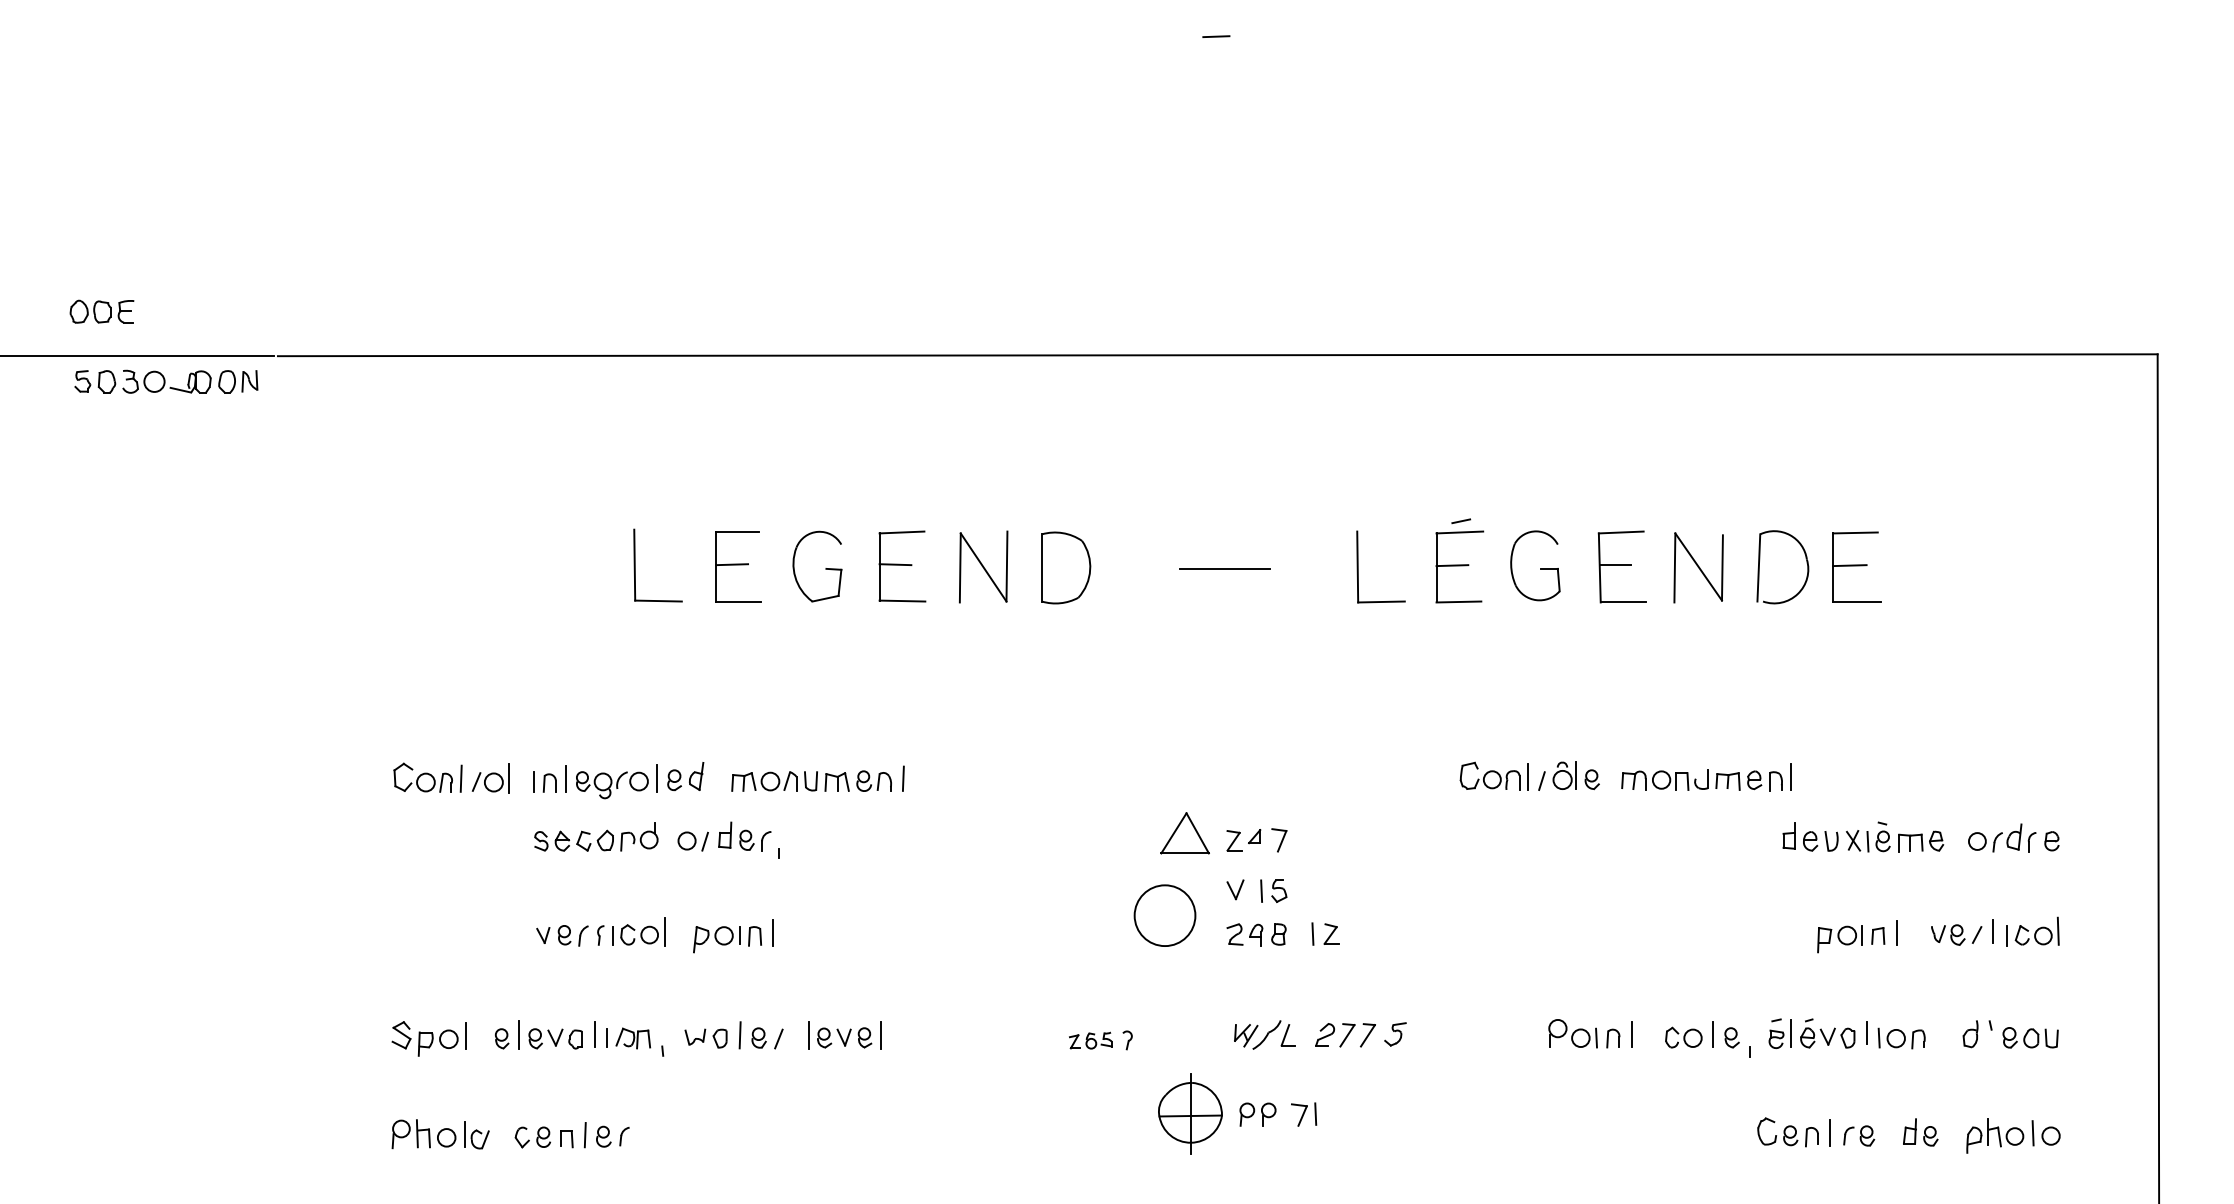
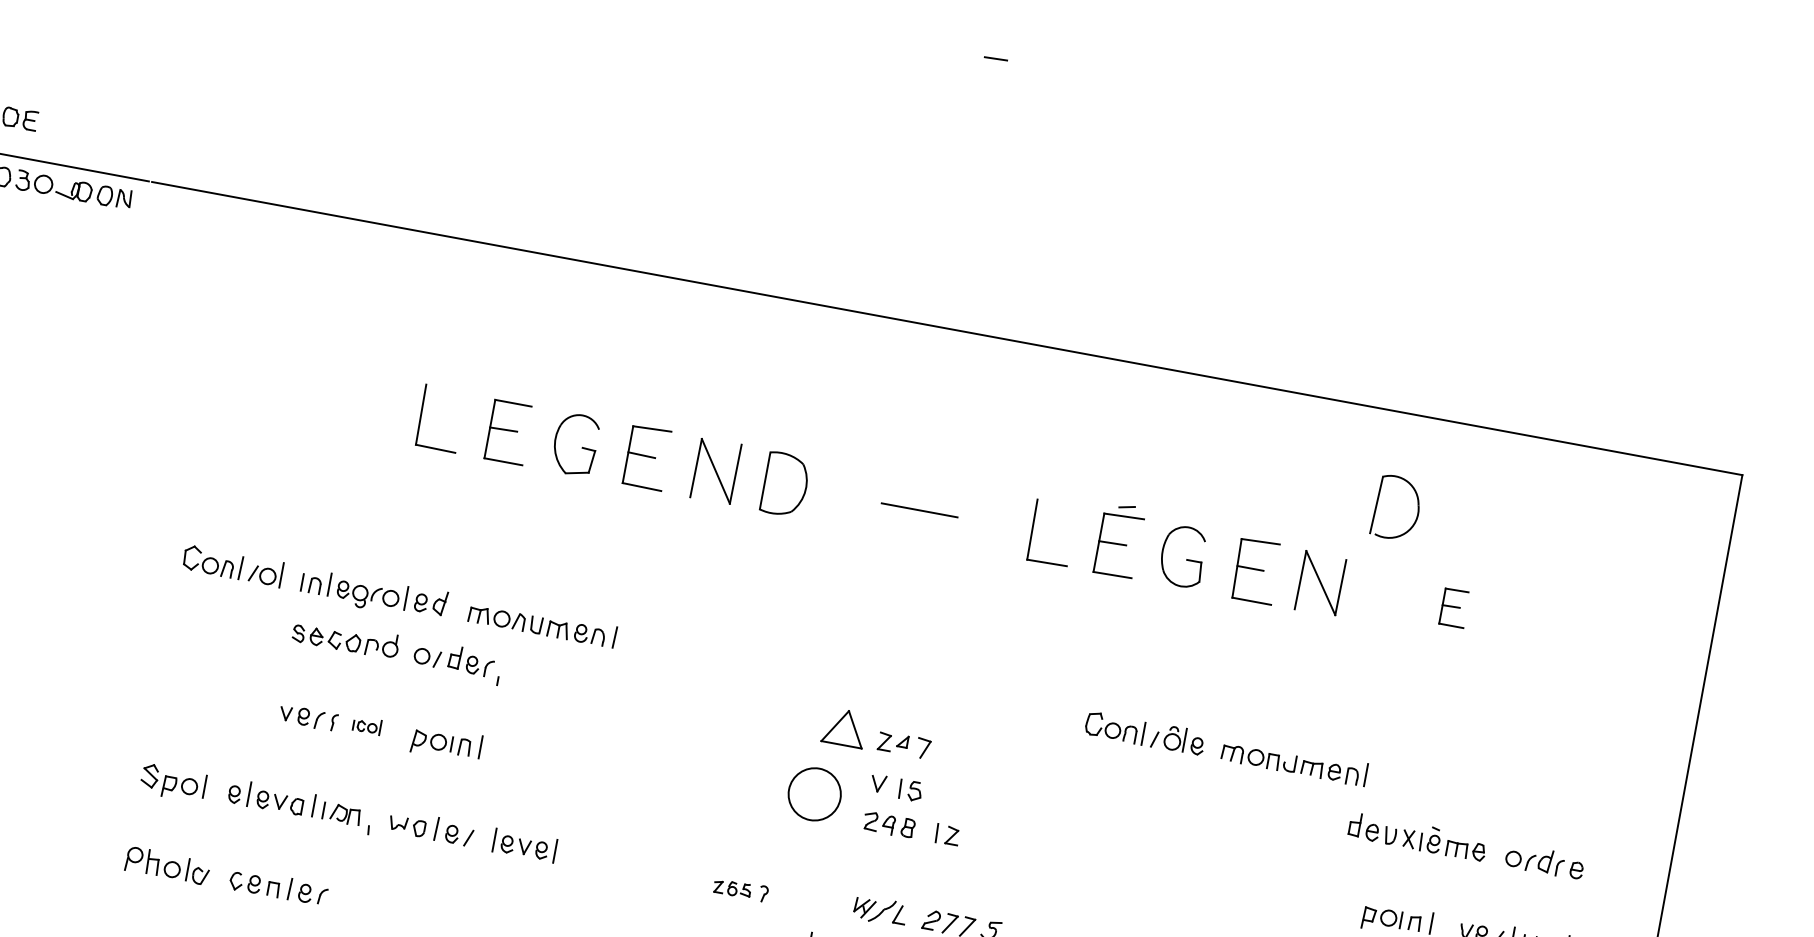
part: (1856, 566) -> (1454, 607), size x0.6
part: (1759, 567) -> (1377, 504), moved
part: (638, 931) -> (366, 725), size x0.6

